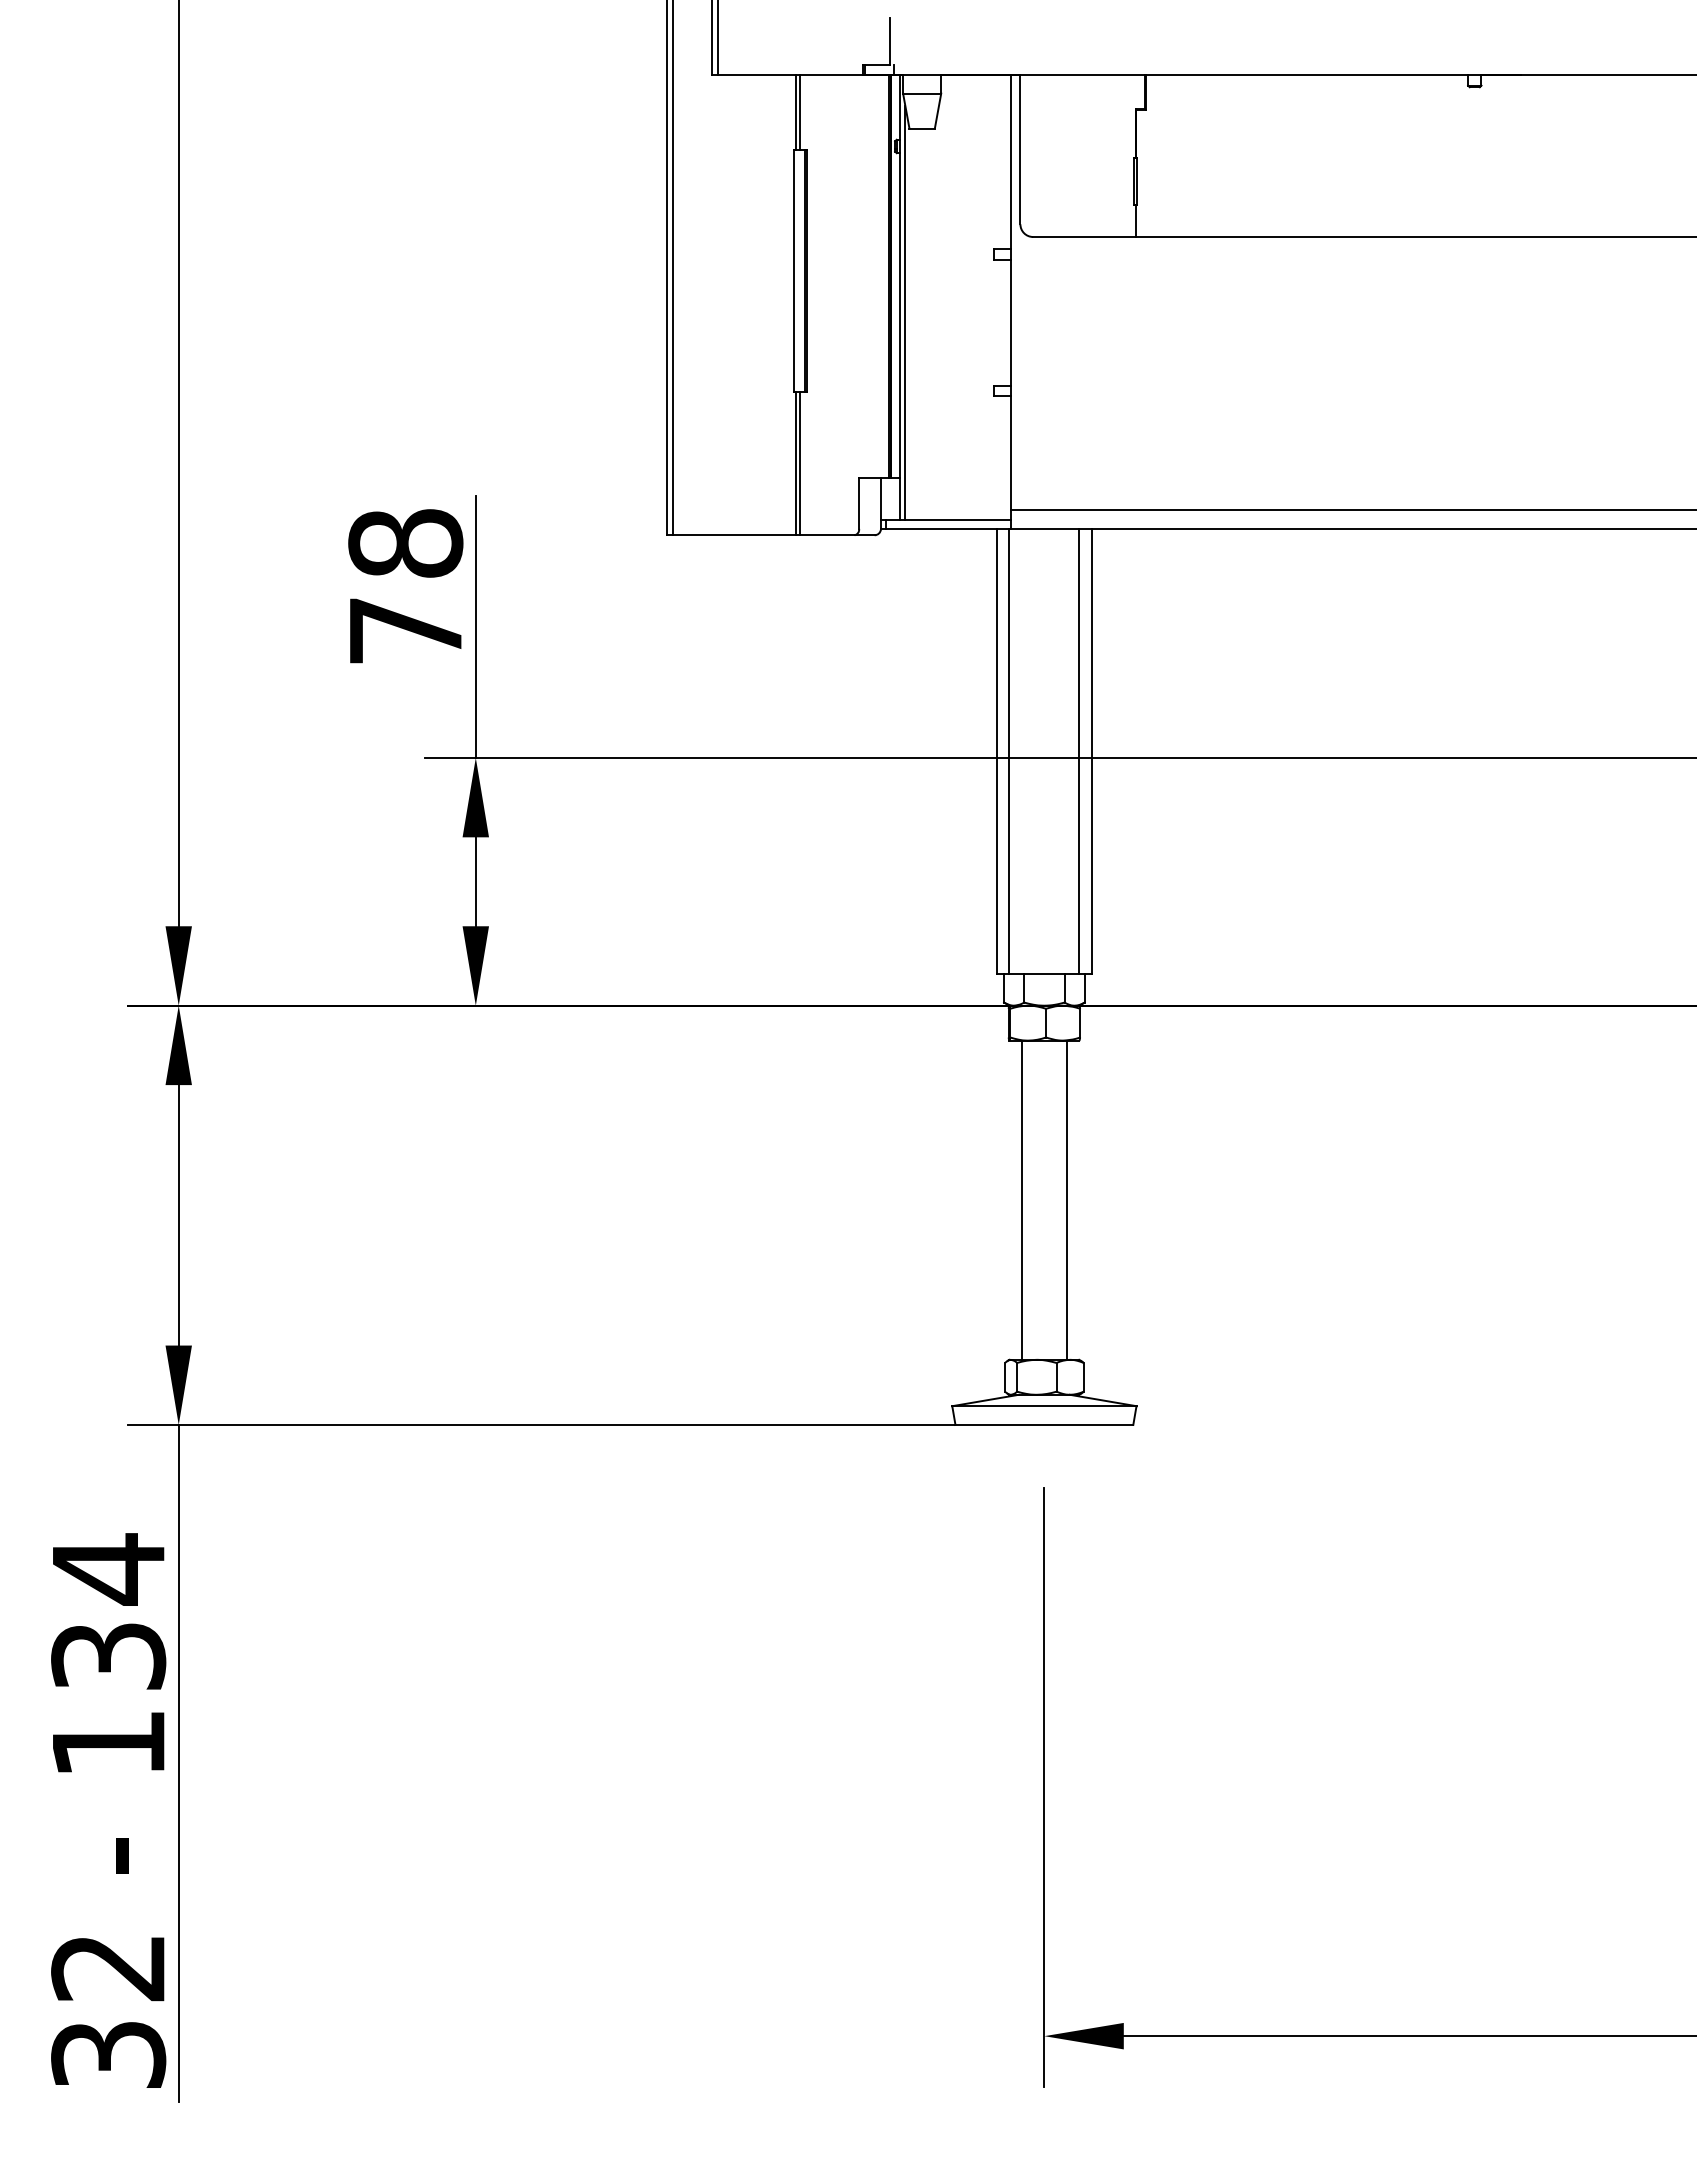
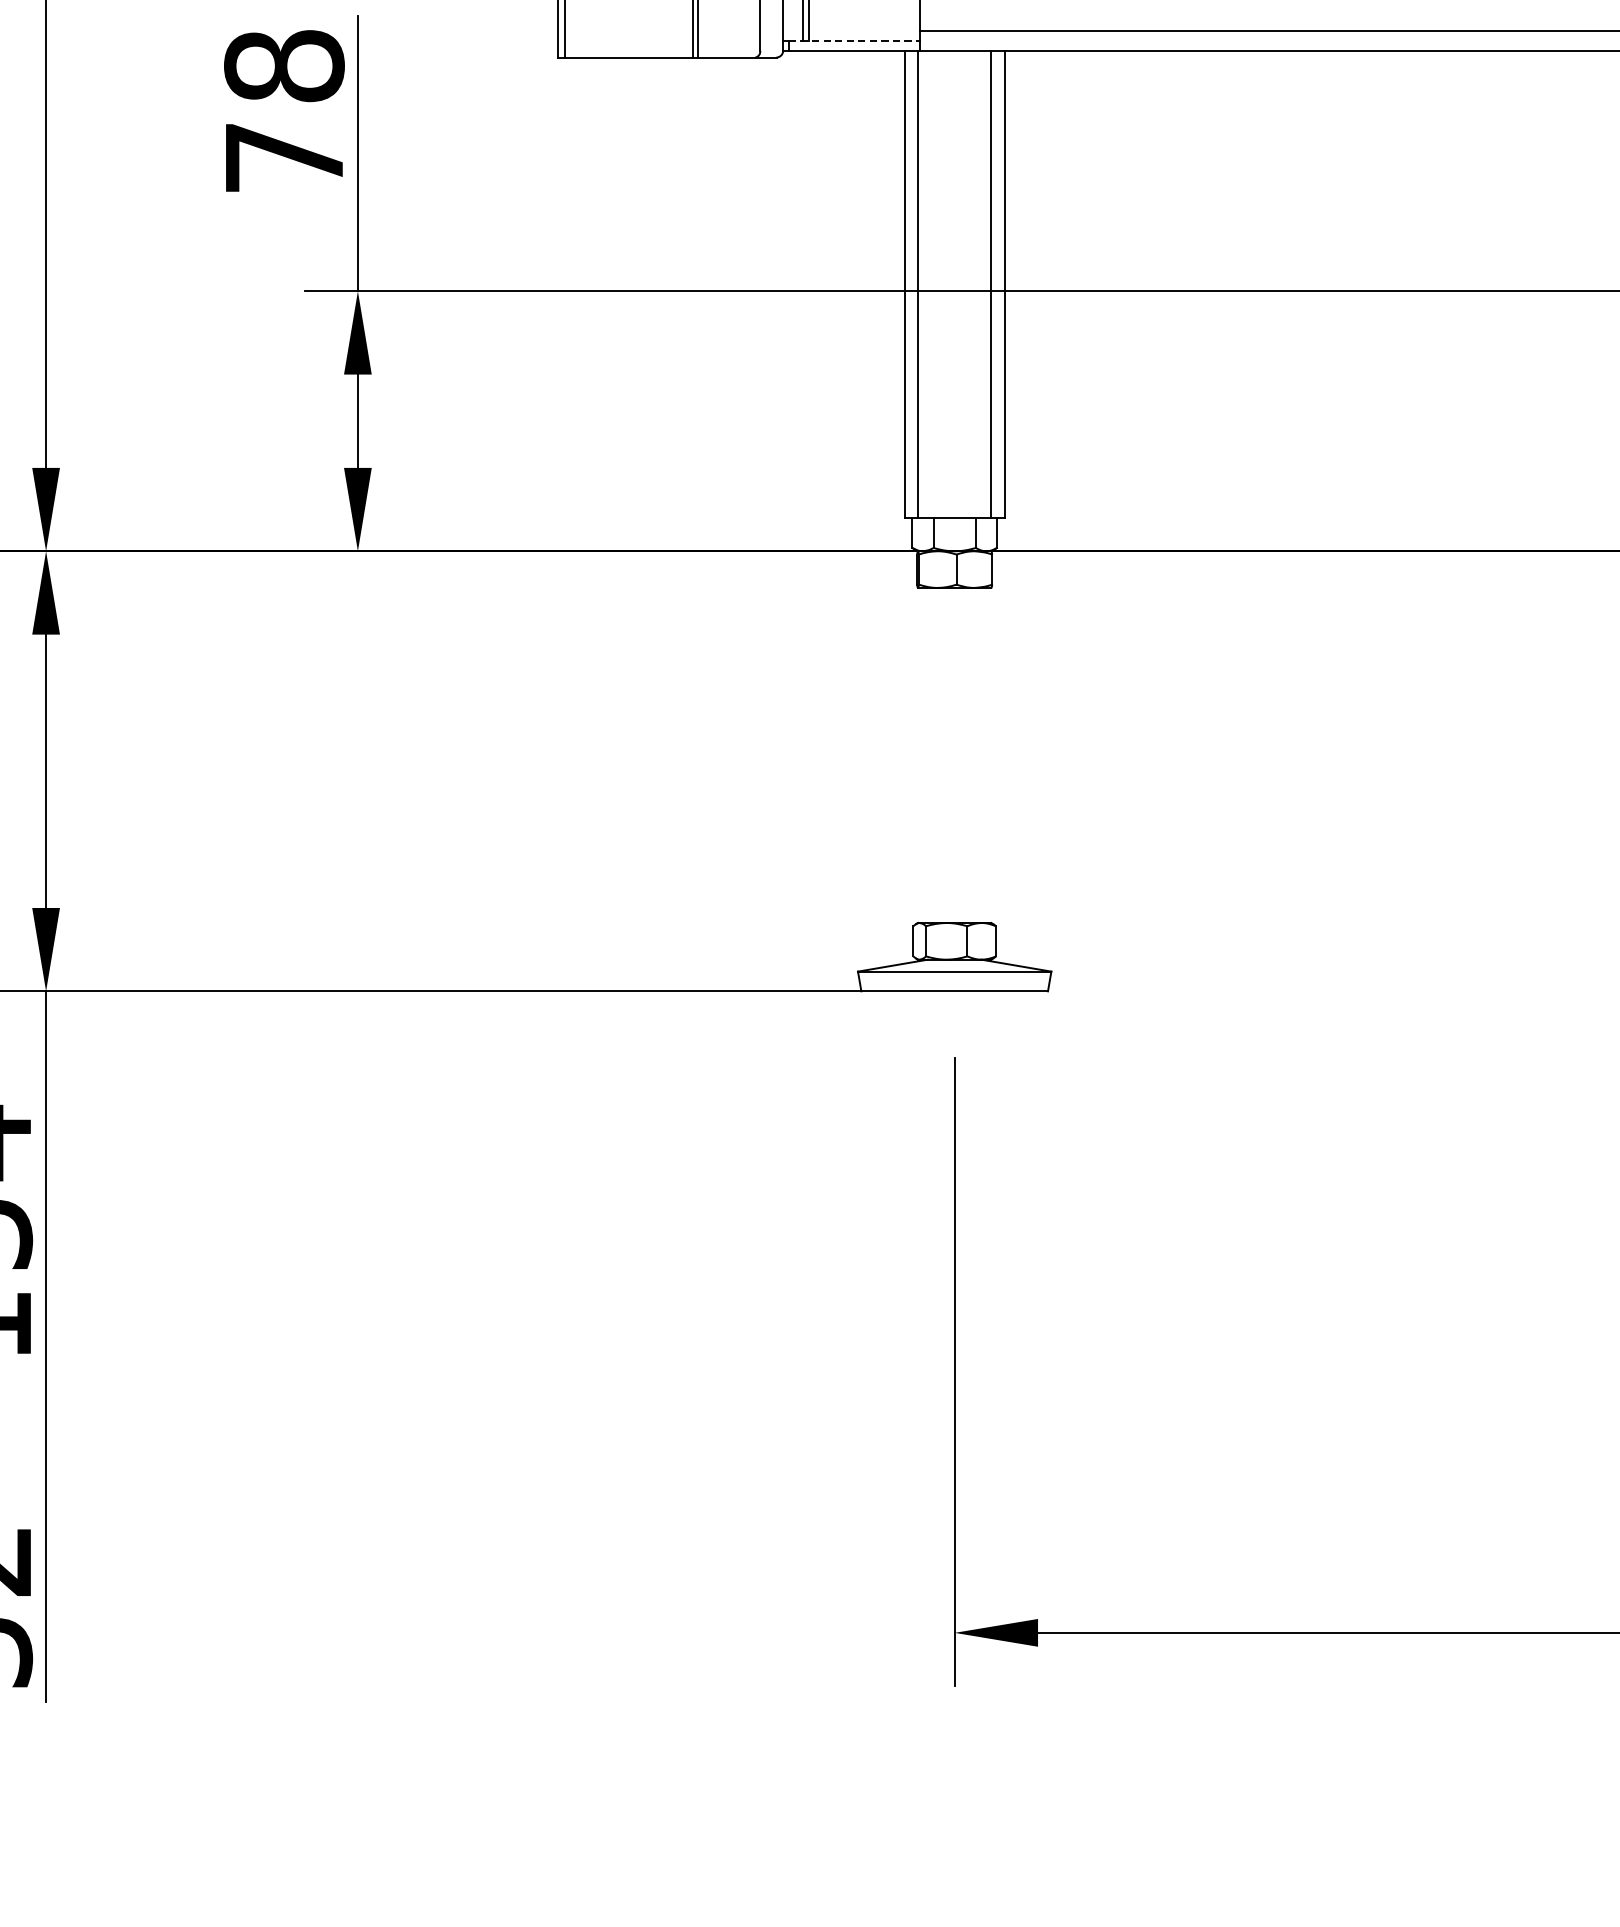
line: (949, 519) -> (855, 40), solid -> dashed
line: (1022, 1199) -> (931, 754), removed
line: (1066, 1199) -> (977, 754), removed

